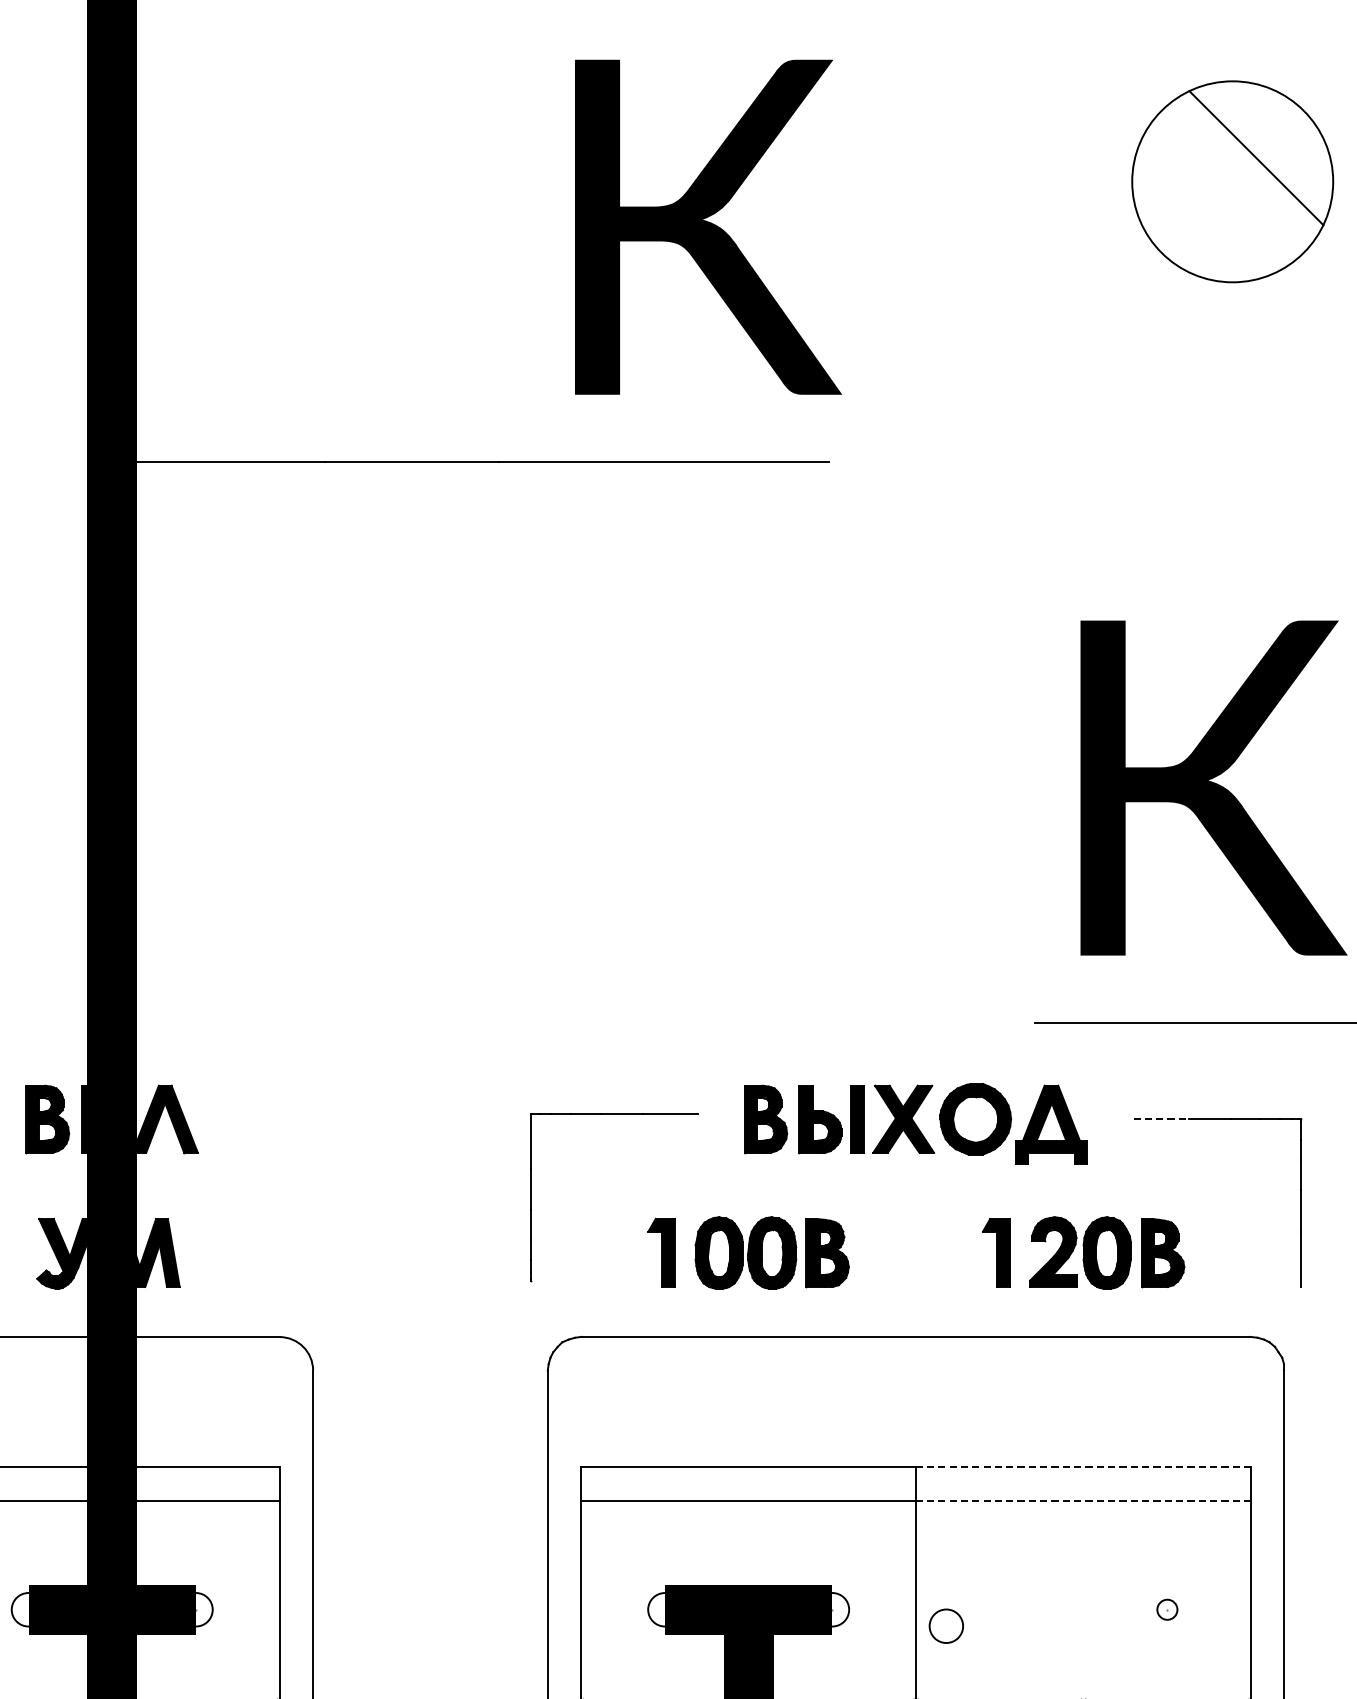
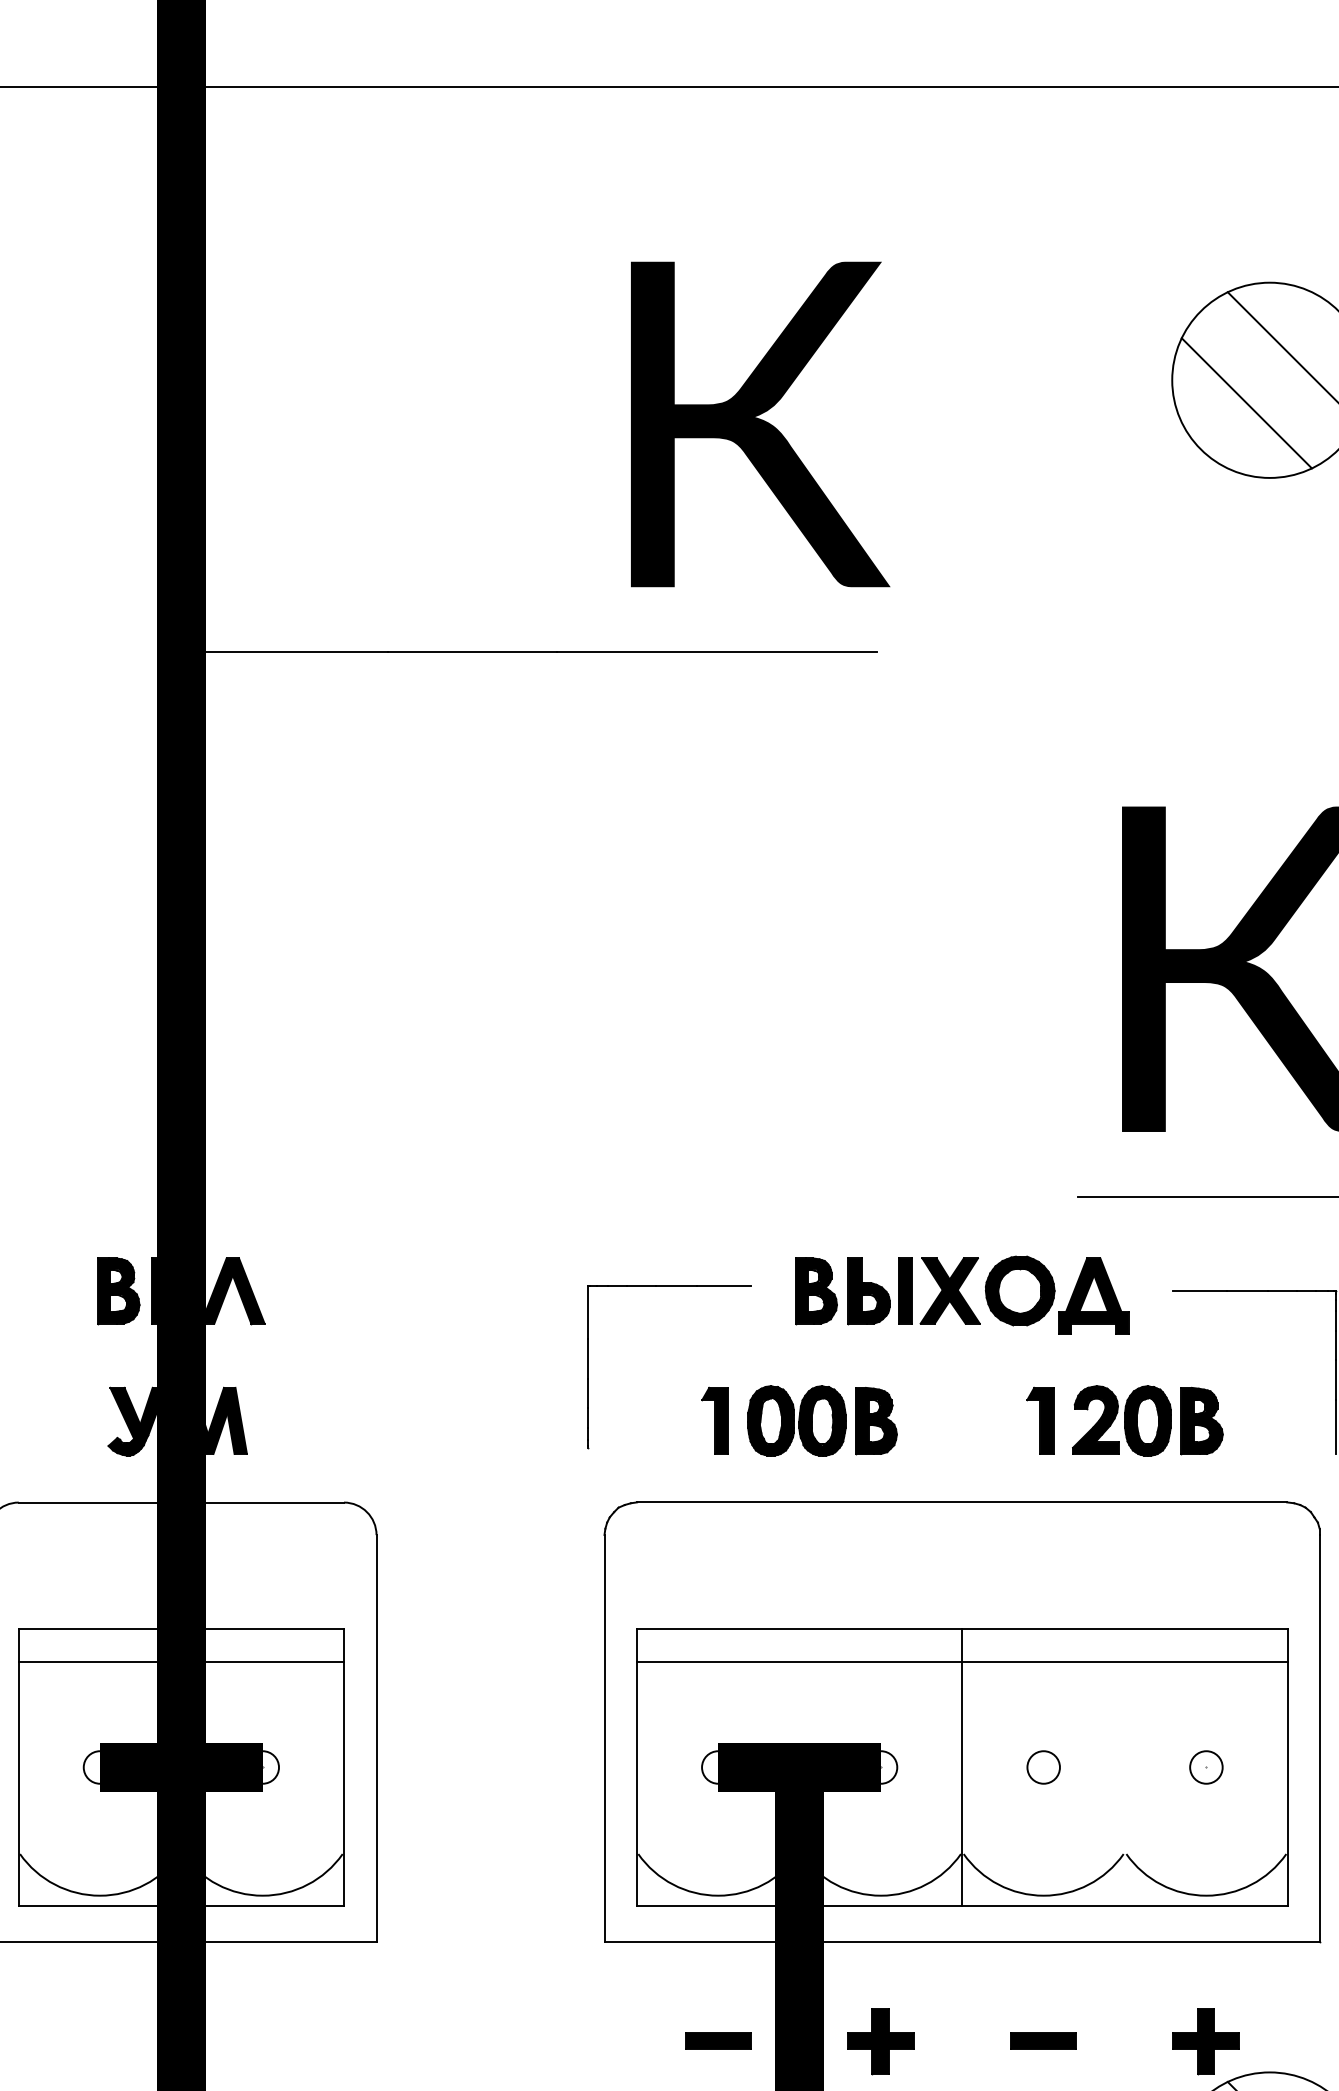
line: (1208, 205) -> (1246, 403), added
line: (1161, 1119) -> (1200, 1291), dashed -> solid
line: (1084, 1467) -> (1125, 1629), dashed -> solid
line: (1084, 1500) -> (1125, 1661), dashed -> solid
circle: (1167, 1609) -> (1206, 1767), size x1.67
circle: (946, 1626) -> (1043, 1767), moved

